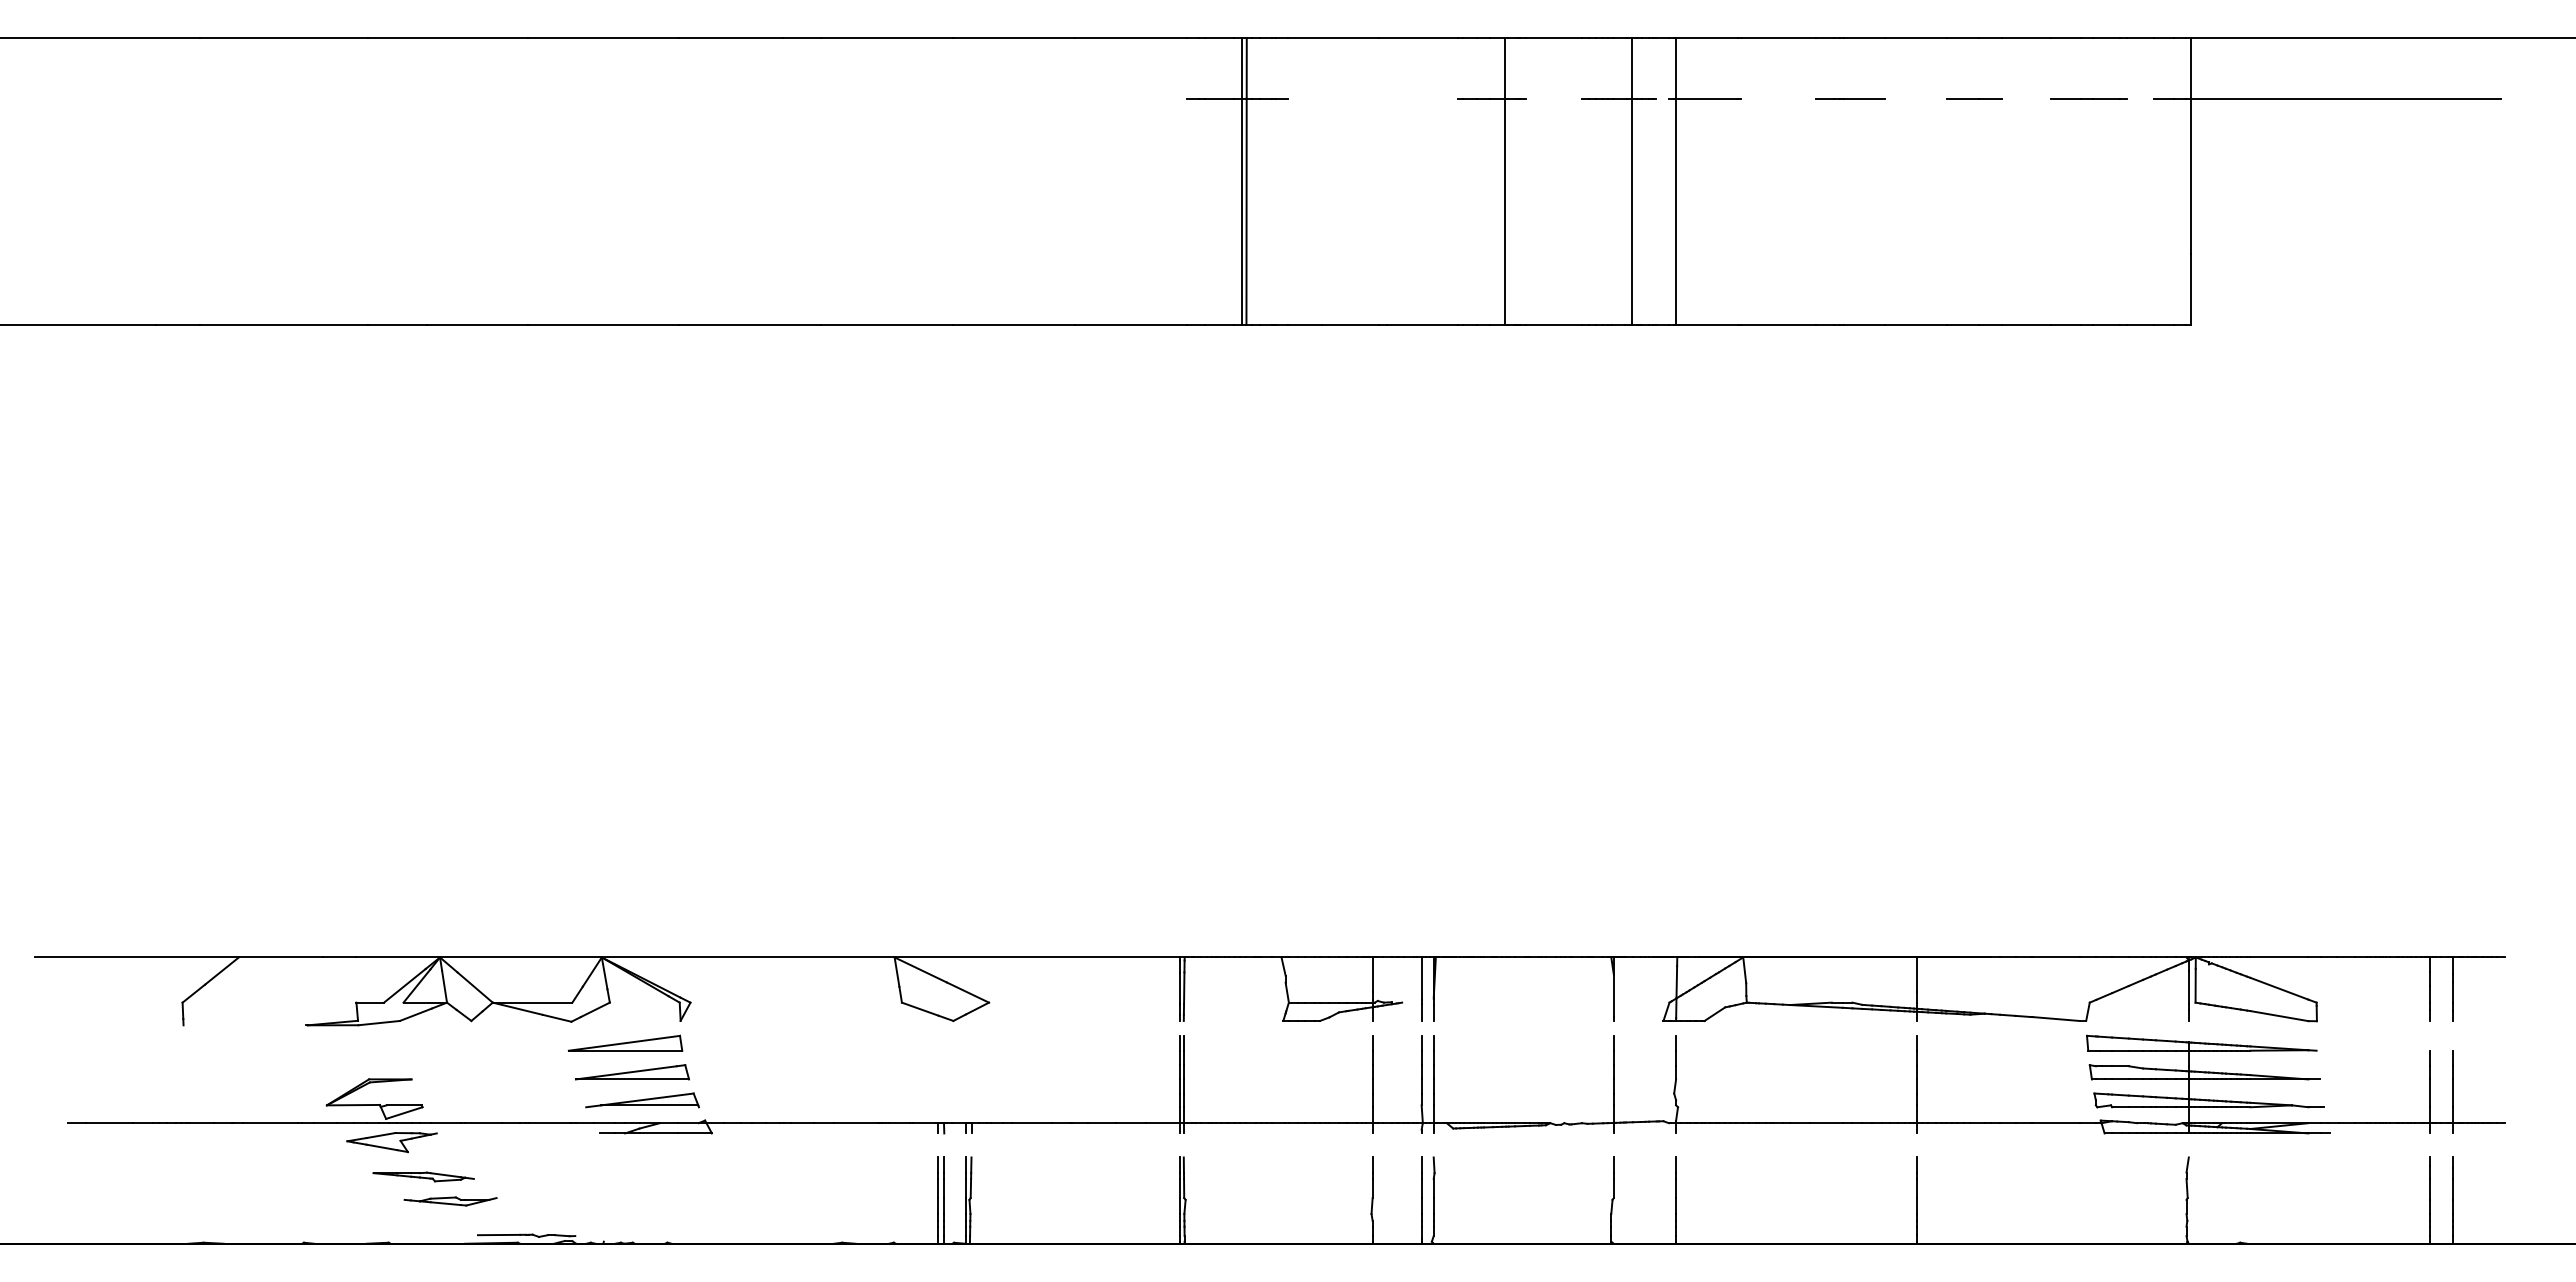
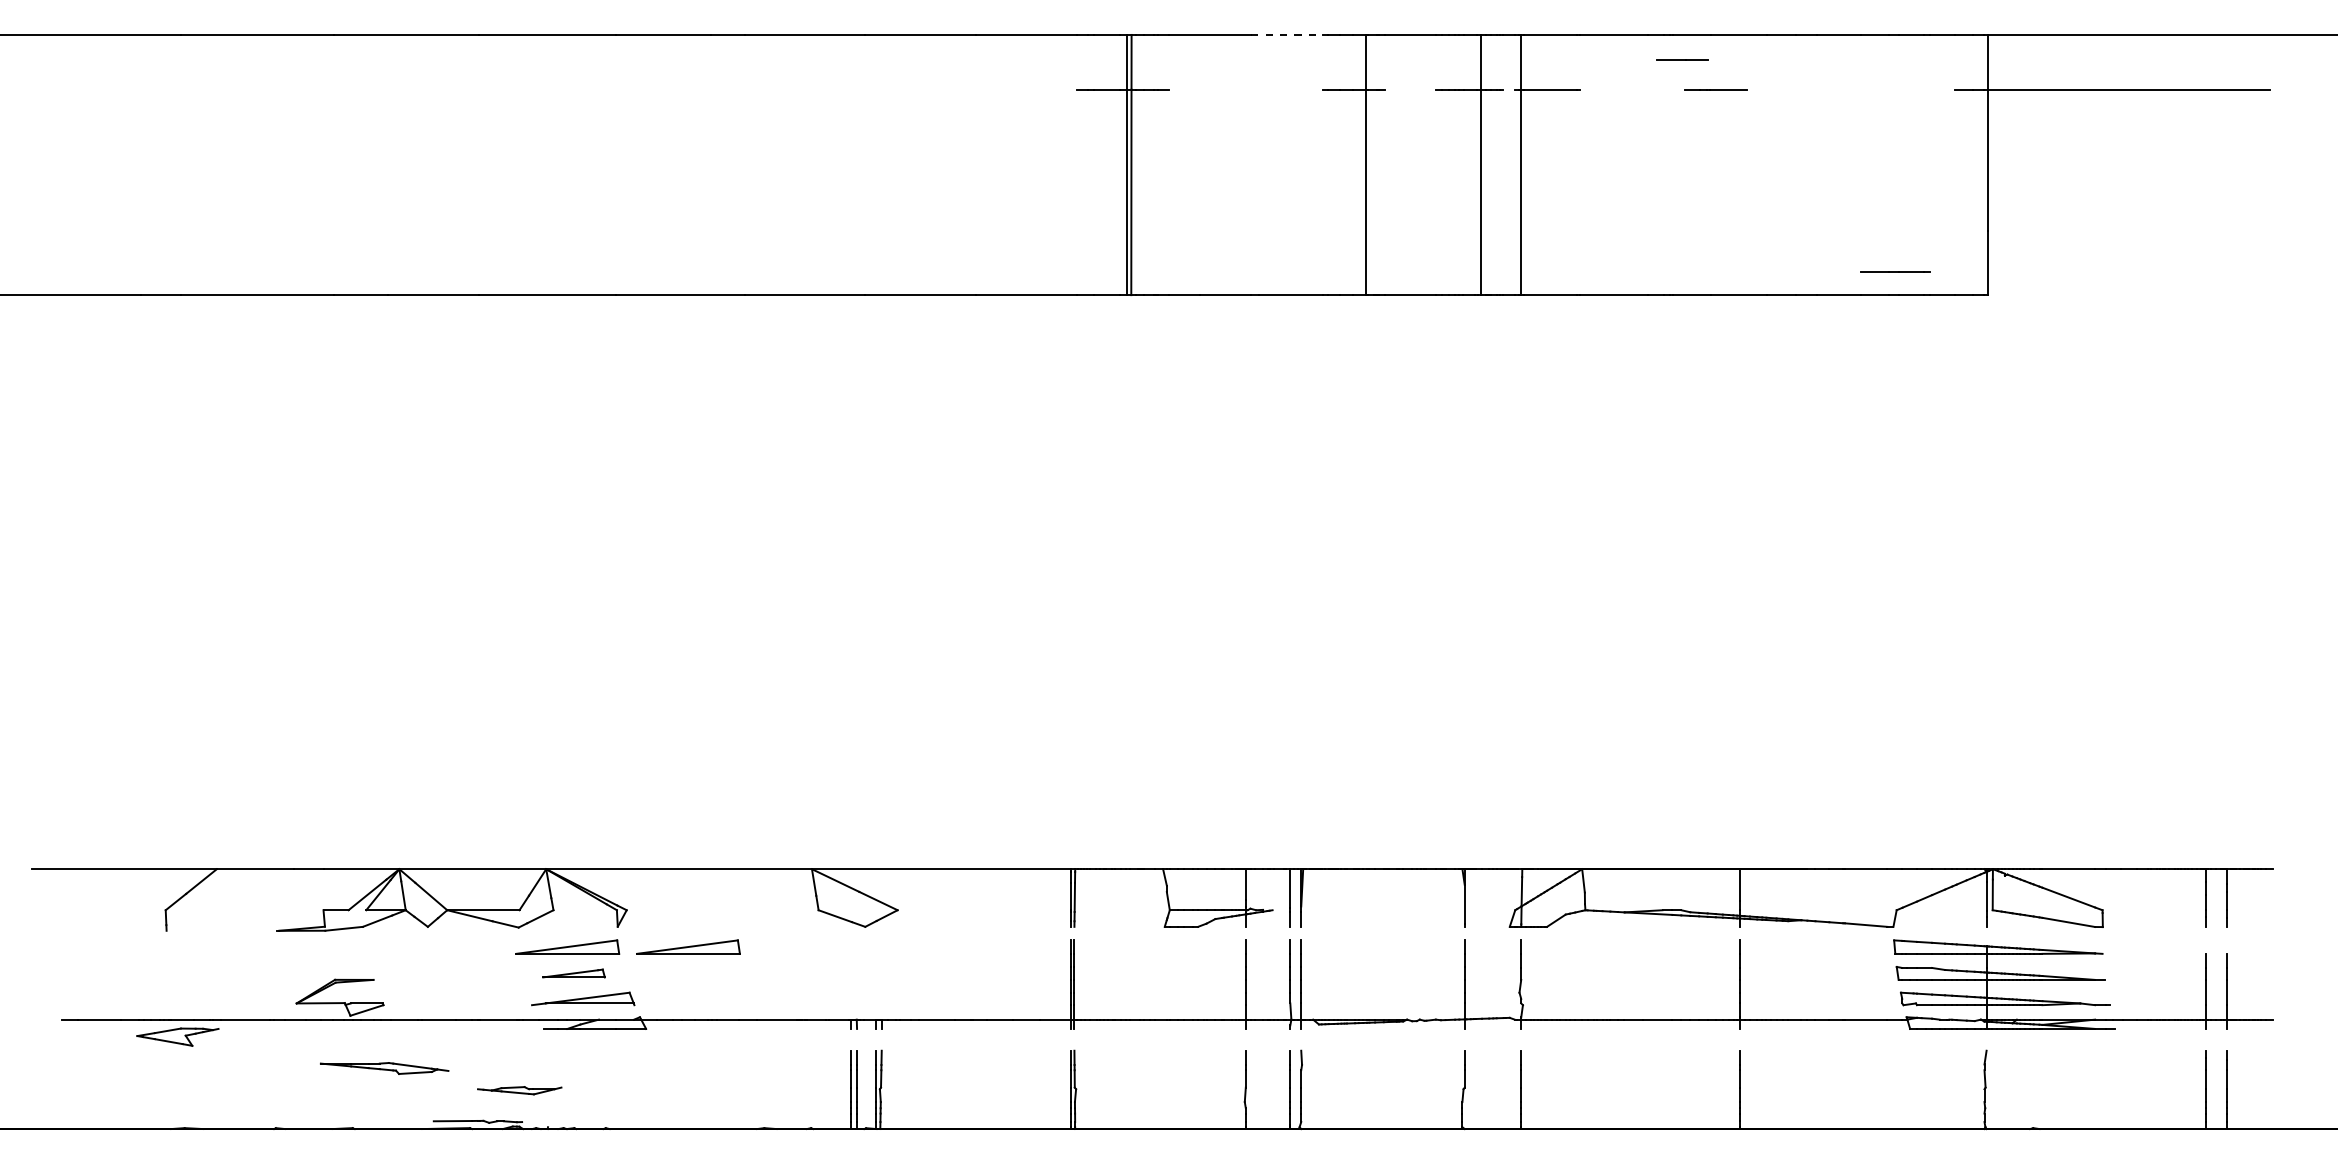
line: (1418, 38) -> (1287, 35), solid -> dashed
line: (1850, 98) -> (1715, 89), moved
line: (1974, 98) -> (1682, 59), moved
line: (2088, 98) -> (1895, 272), moved
part: (758, 1042) -> (688, 946), added
part: (632, 1072) -> (574, 973), size x0.6
part: (391, 1142) -> (177, 1037), moved
part: (423, 1176) -> (384, 1068), size x1.4
part: (450, 1201) -> (519, 1090), moved

